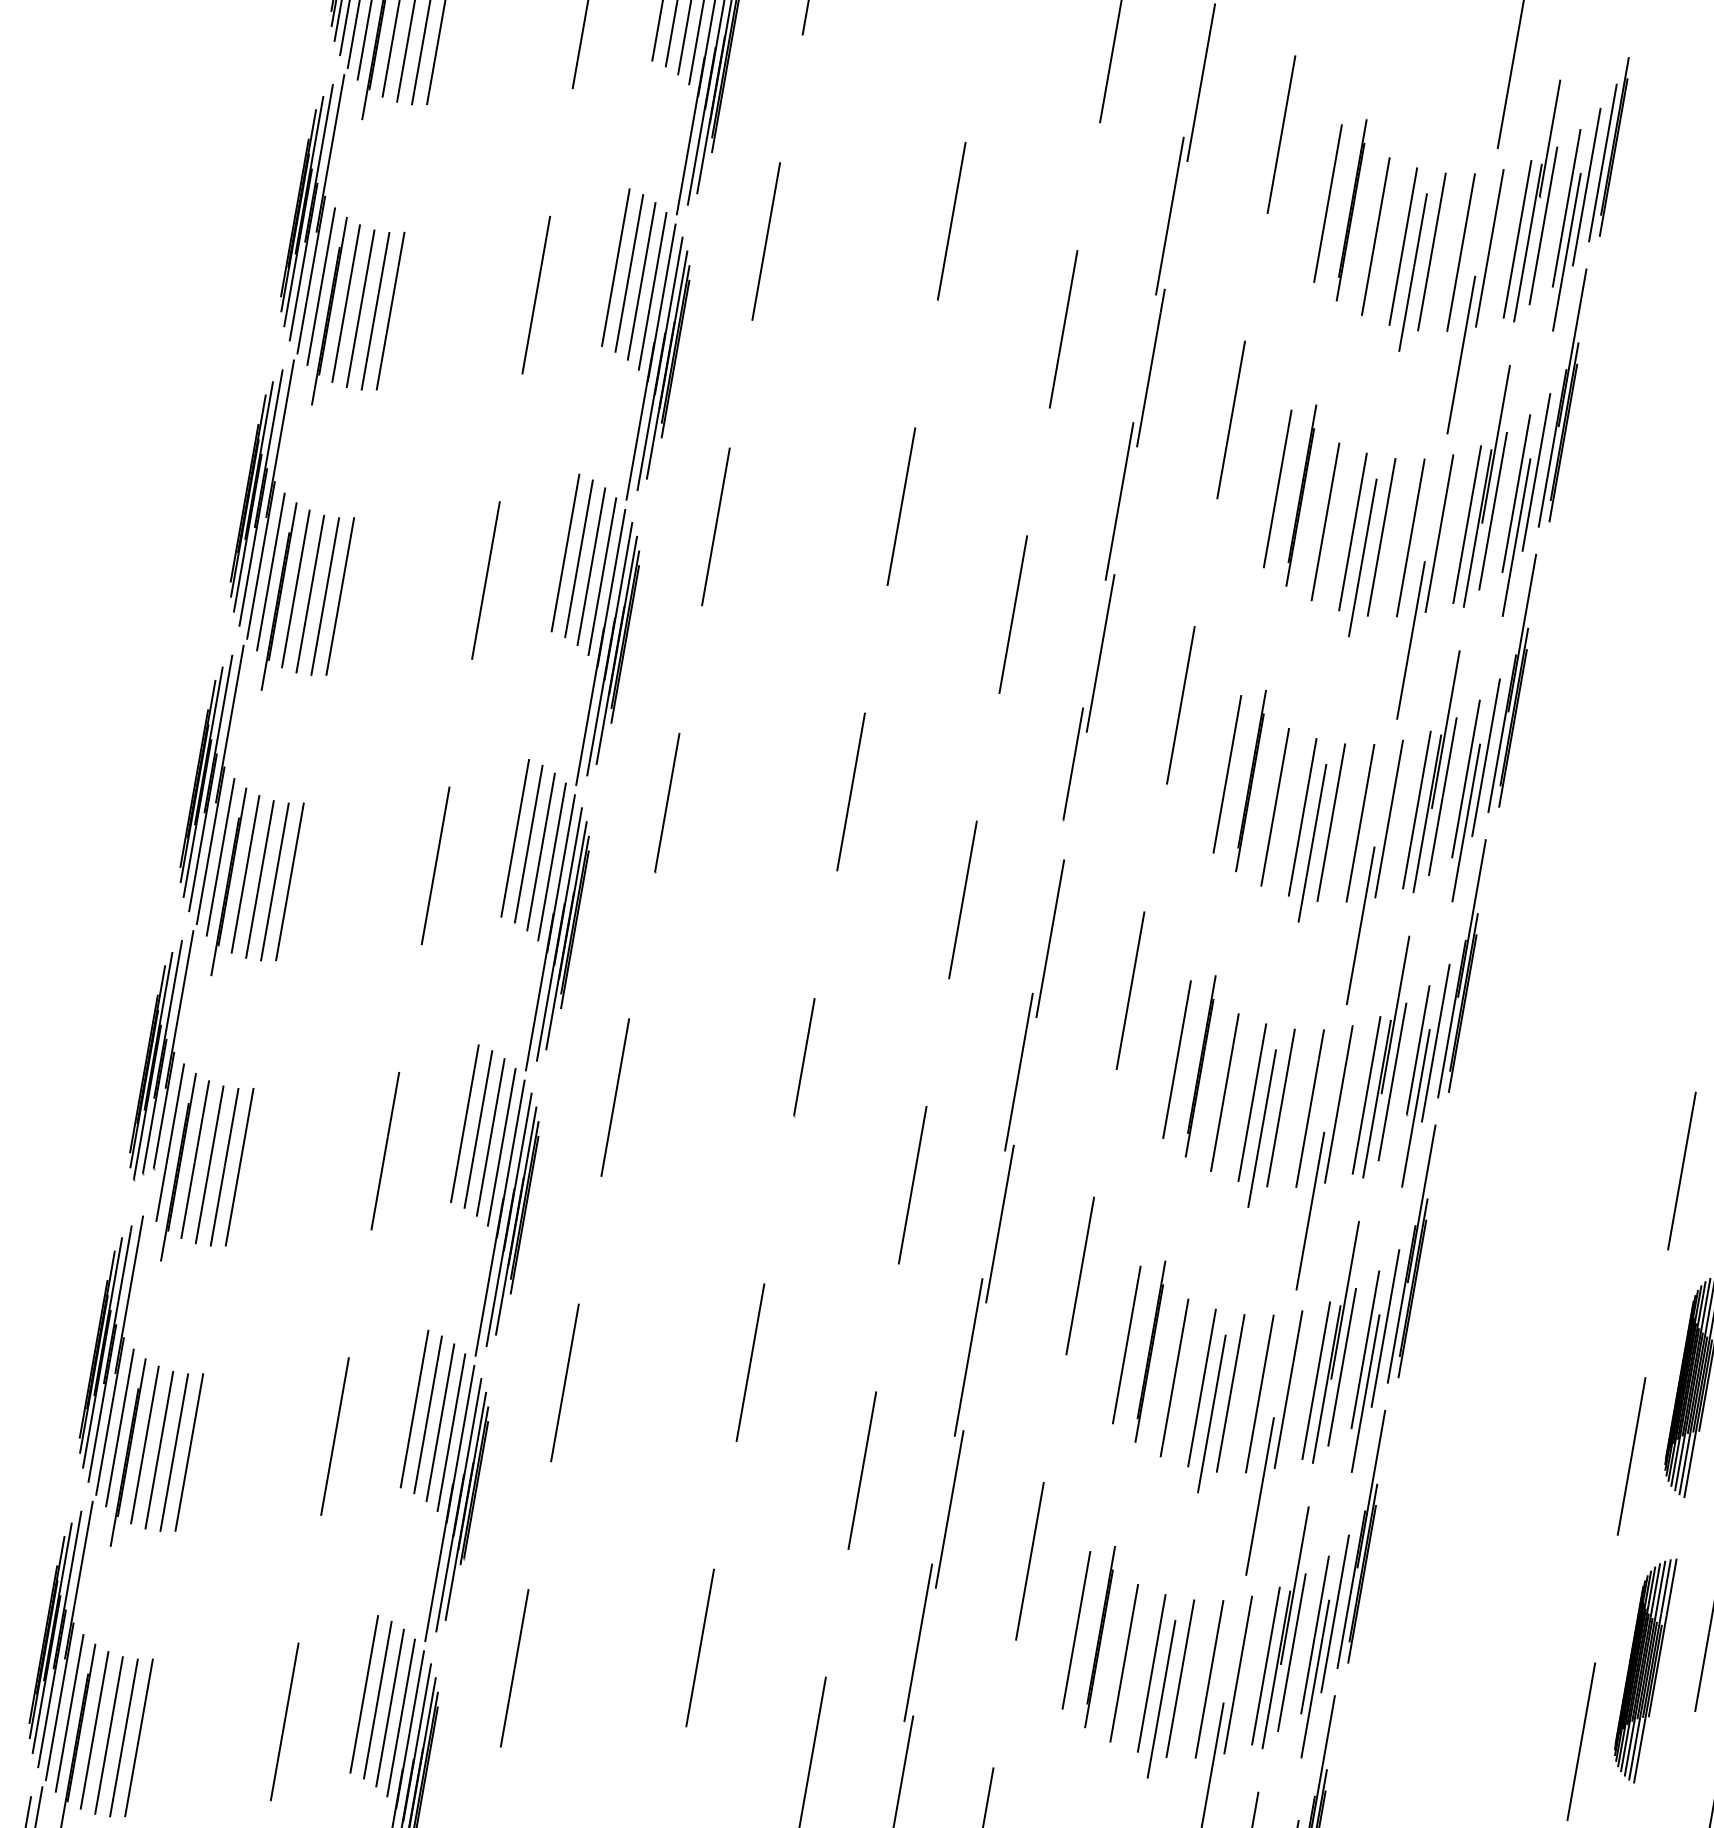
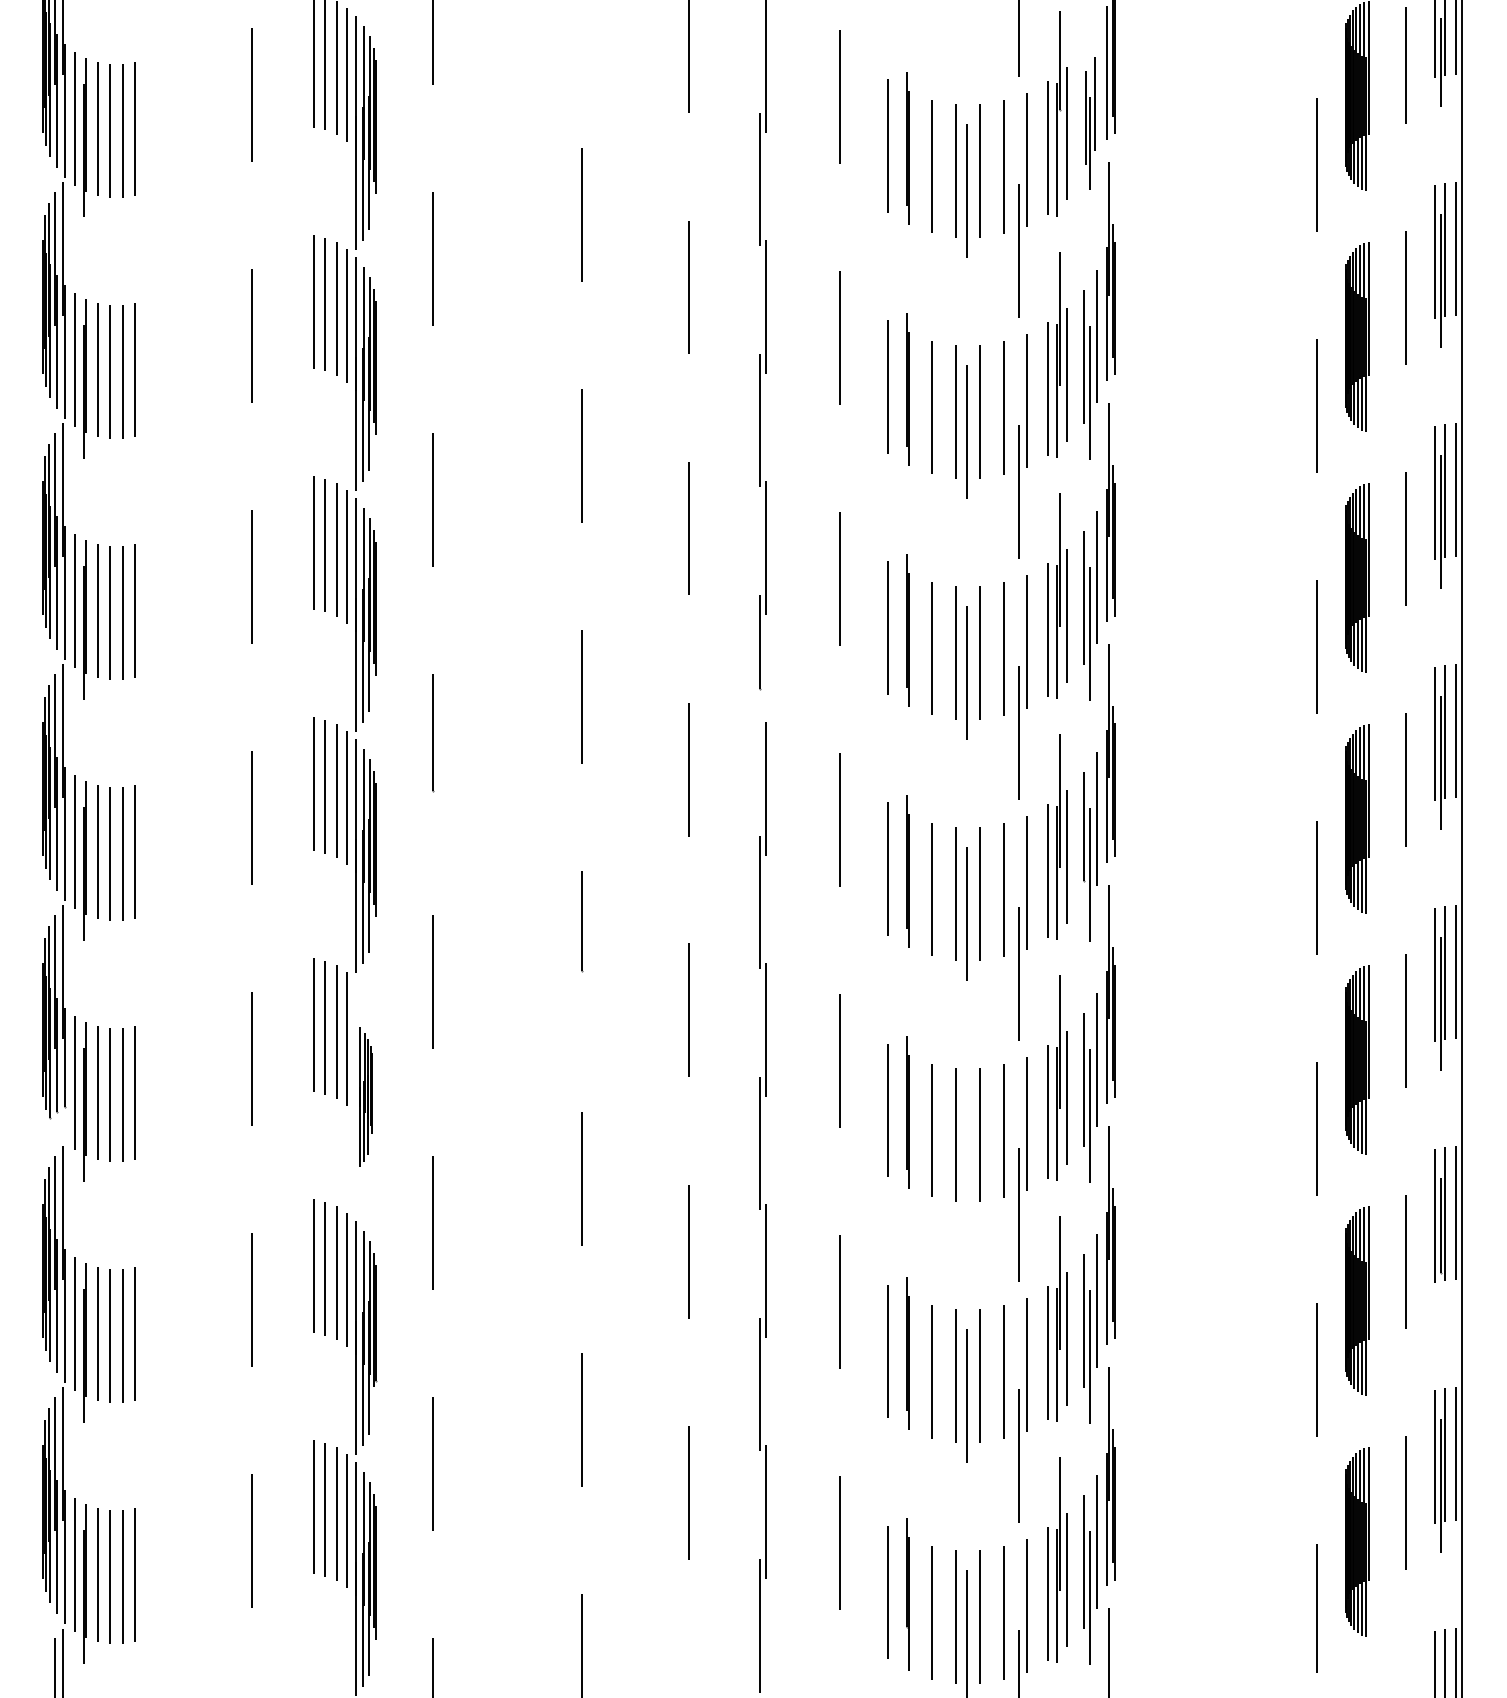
part: (1572, 218) -> (1090, 123), size x0.7
part: (511, 1219) -> (365, 1096), size x0.6
line: (1212, 1413) -> (967, 1154), removed

